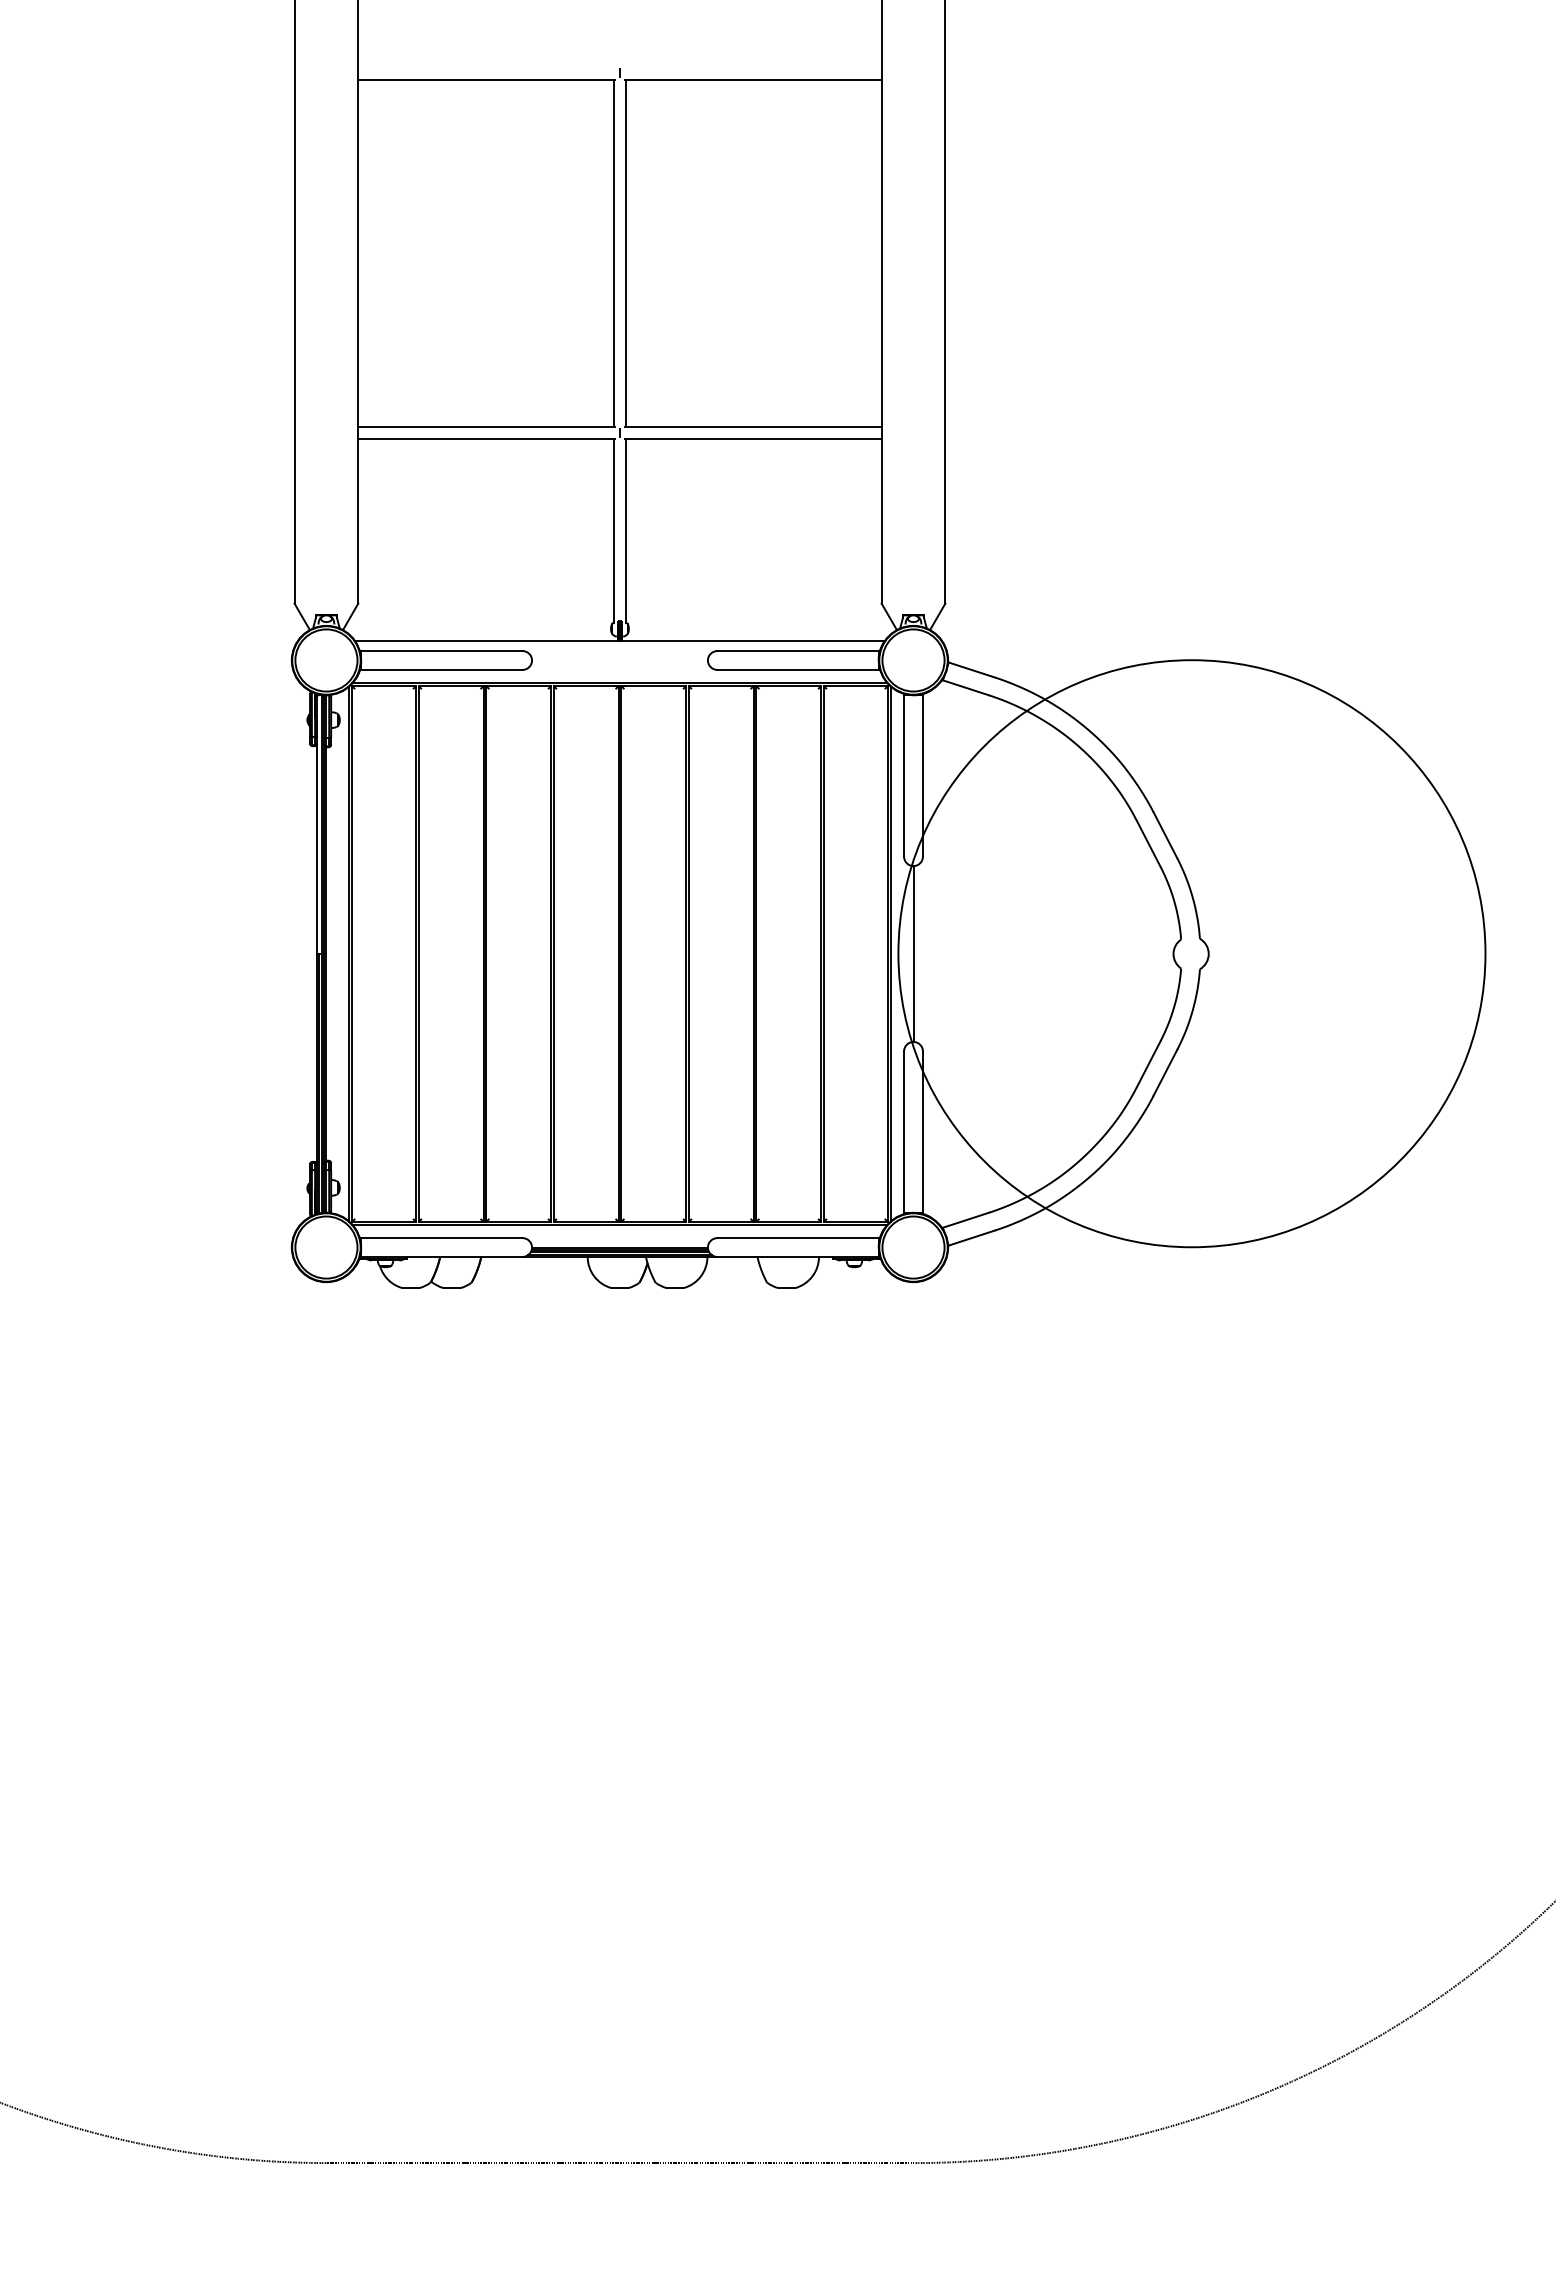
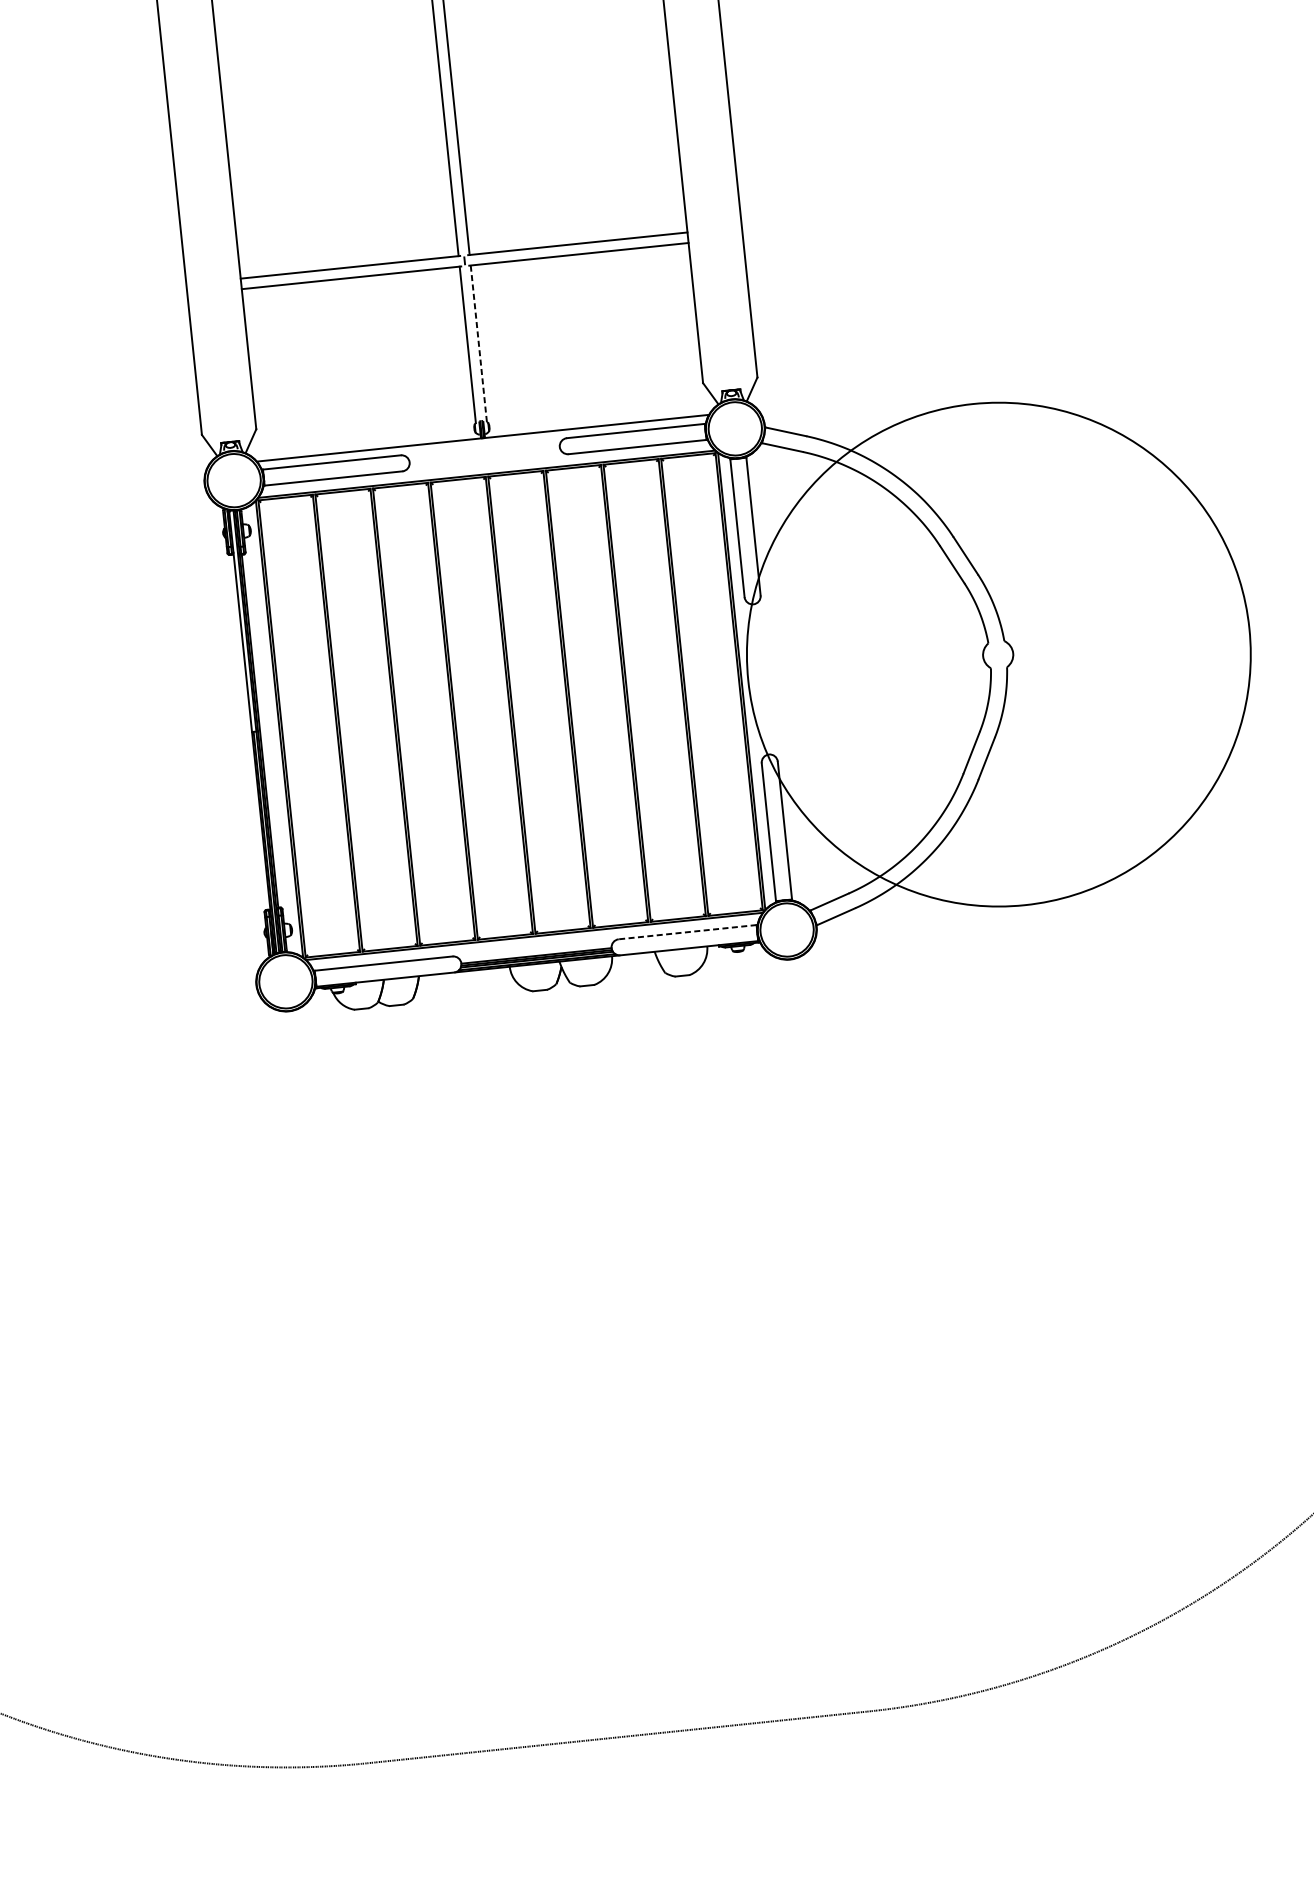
line: (626, 531) -> (478, 344), solid -> dashed
line: (913, 953) -> (761, 679), removed
line: (798, 1238) -> (688, 932), solid -> dashed

